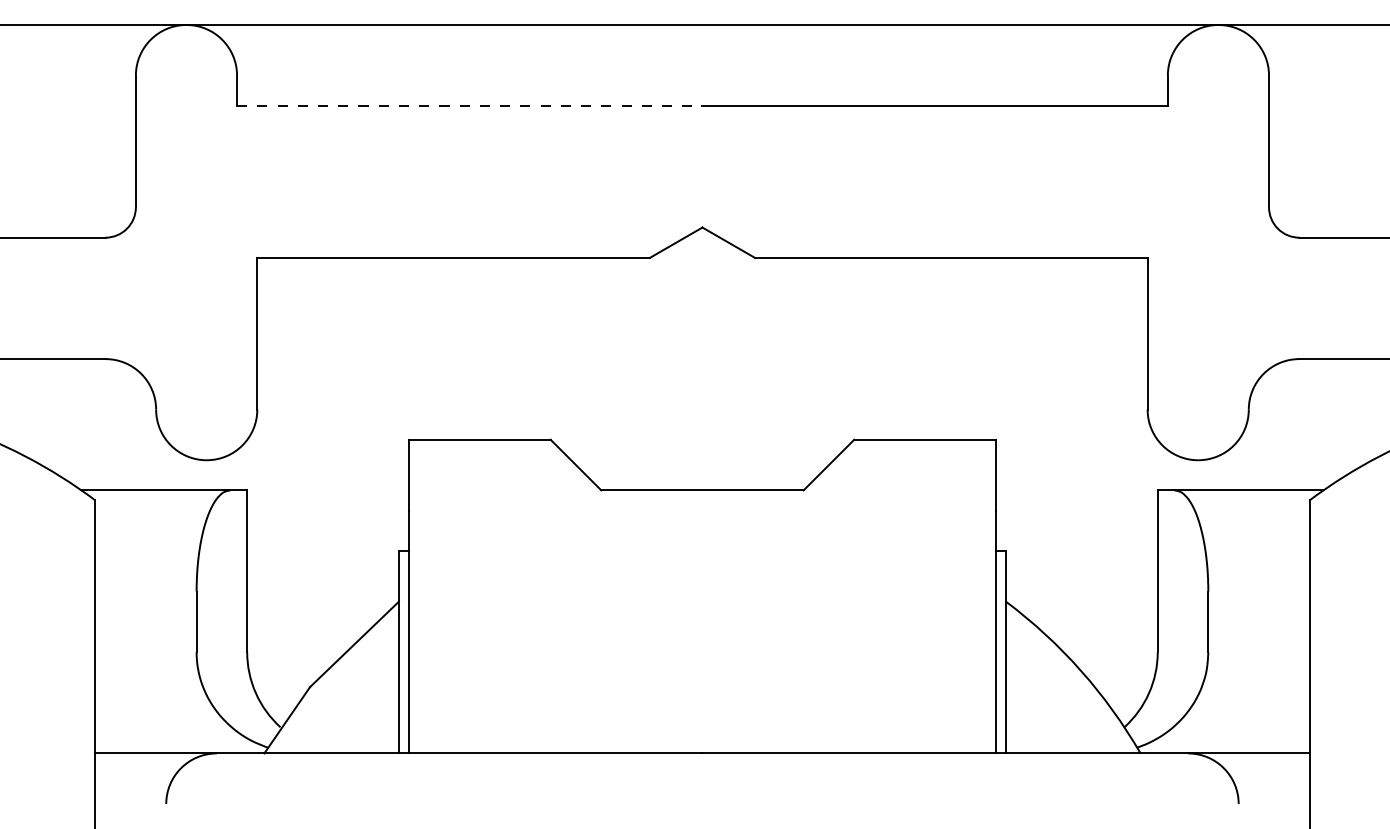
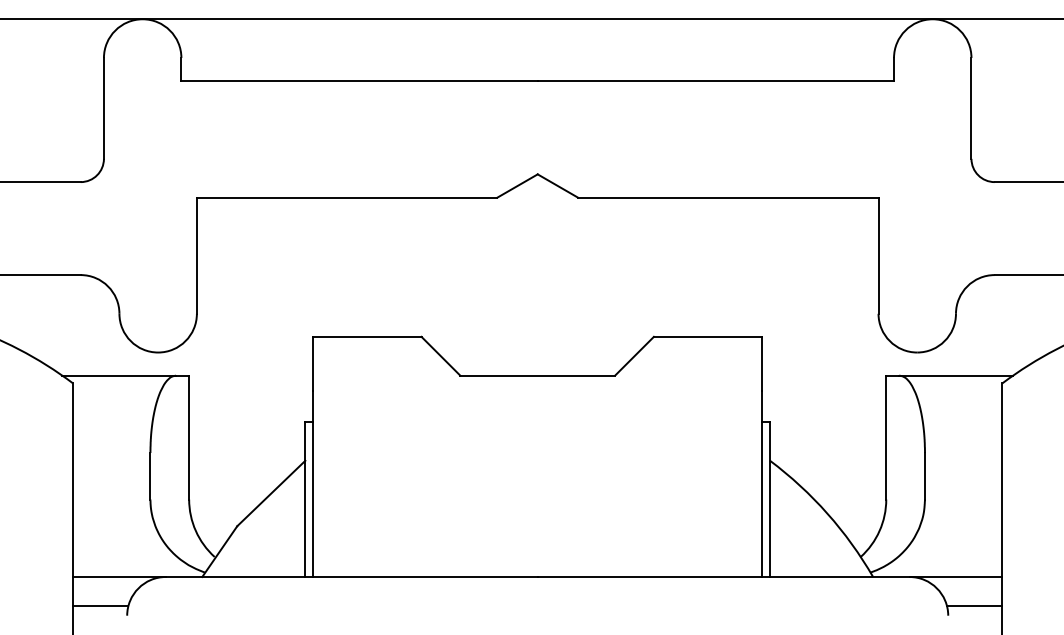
line: (469, 106) -> (359, 81), dashed -> solid
line: (131, 791) -> (100, 606), added
line: (1273, 791) -> (974, 606), added

